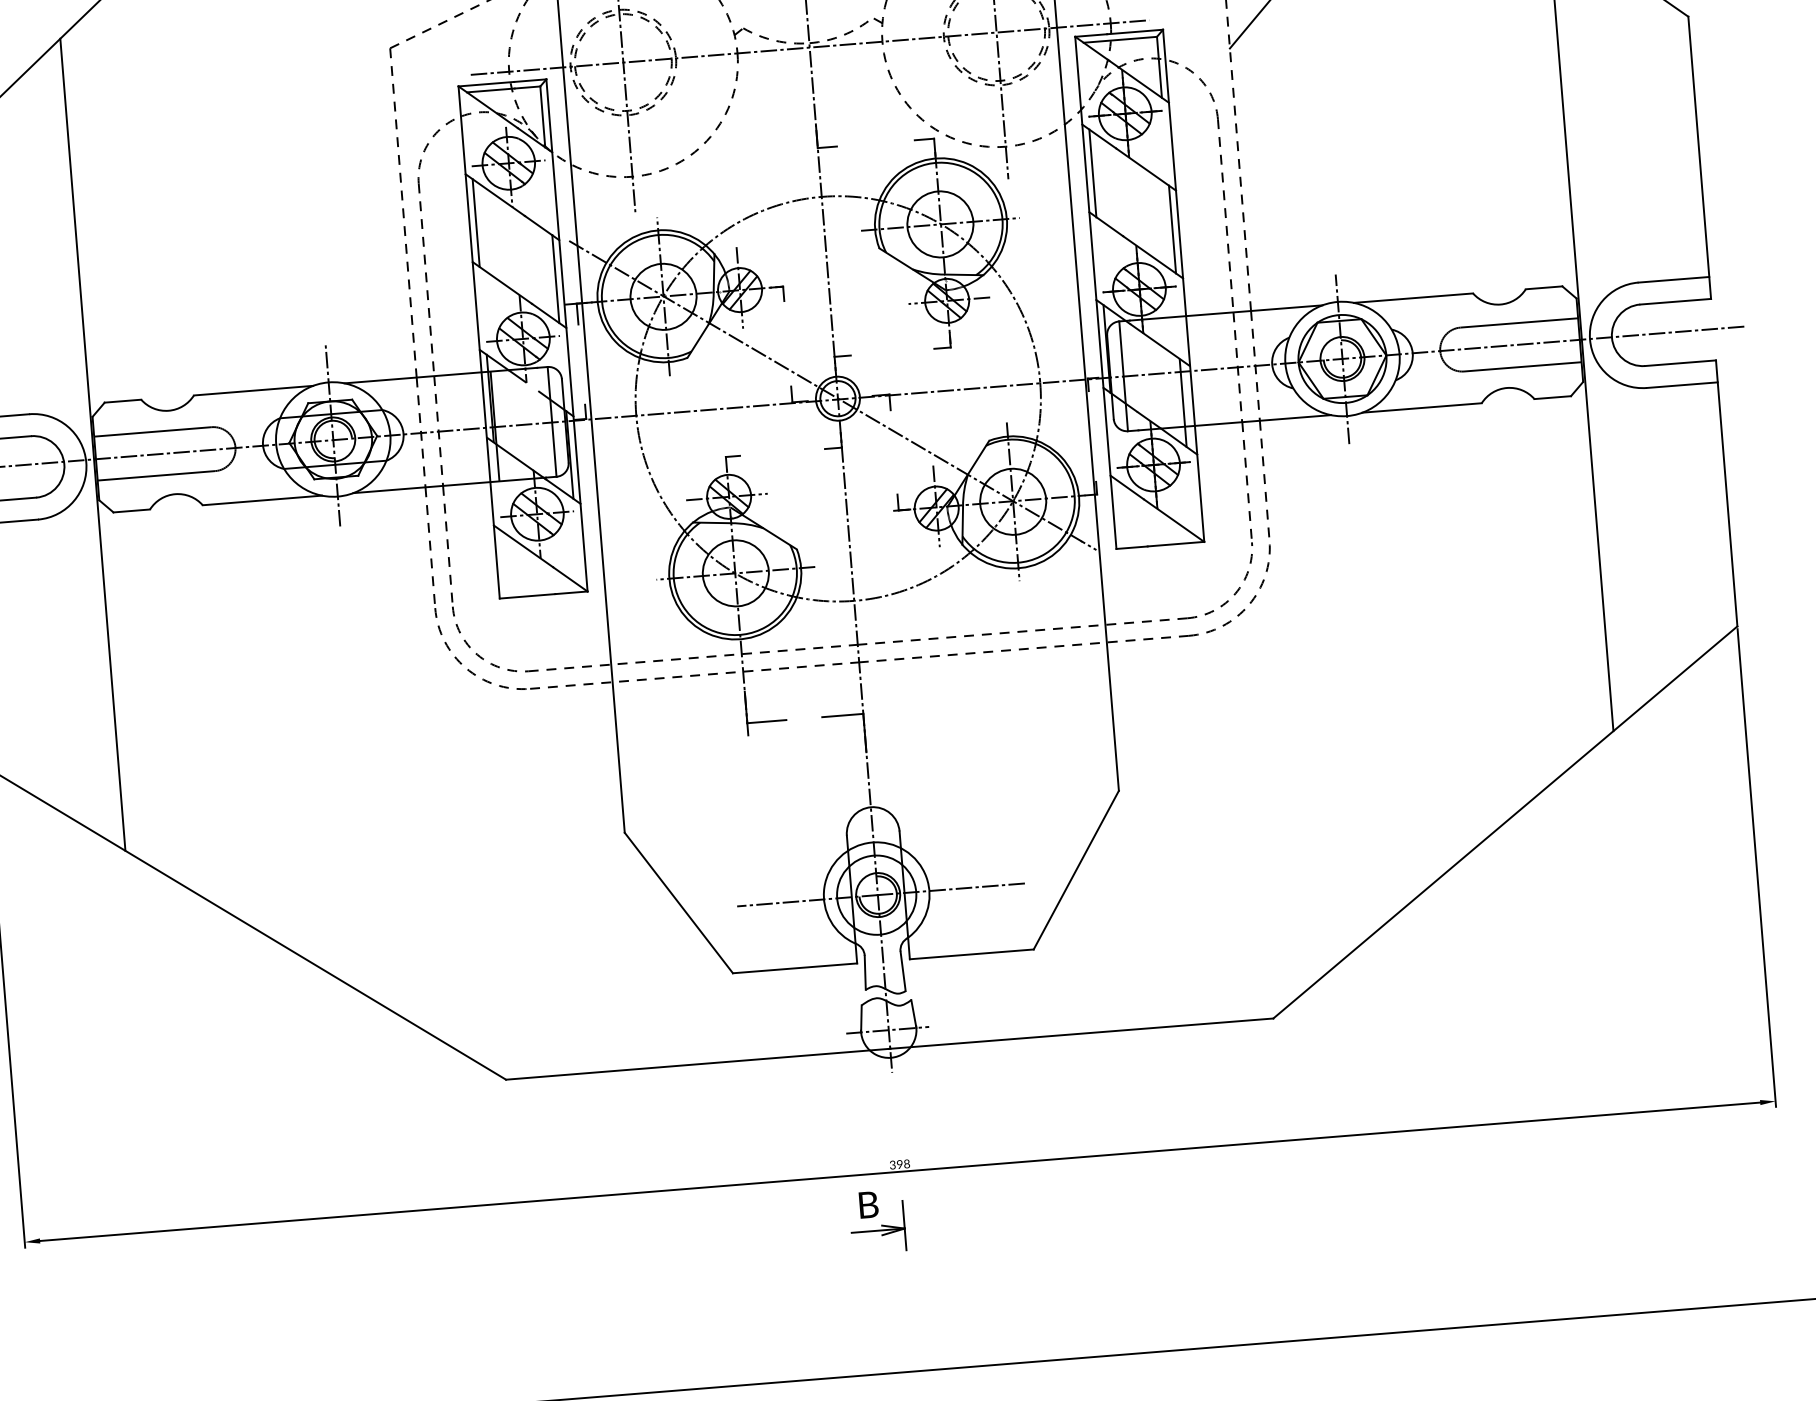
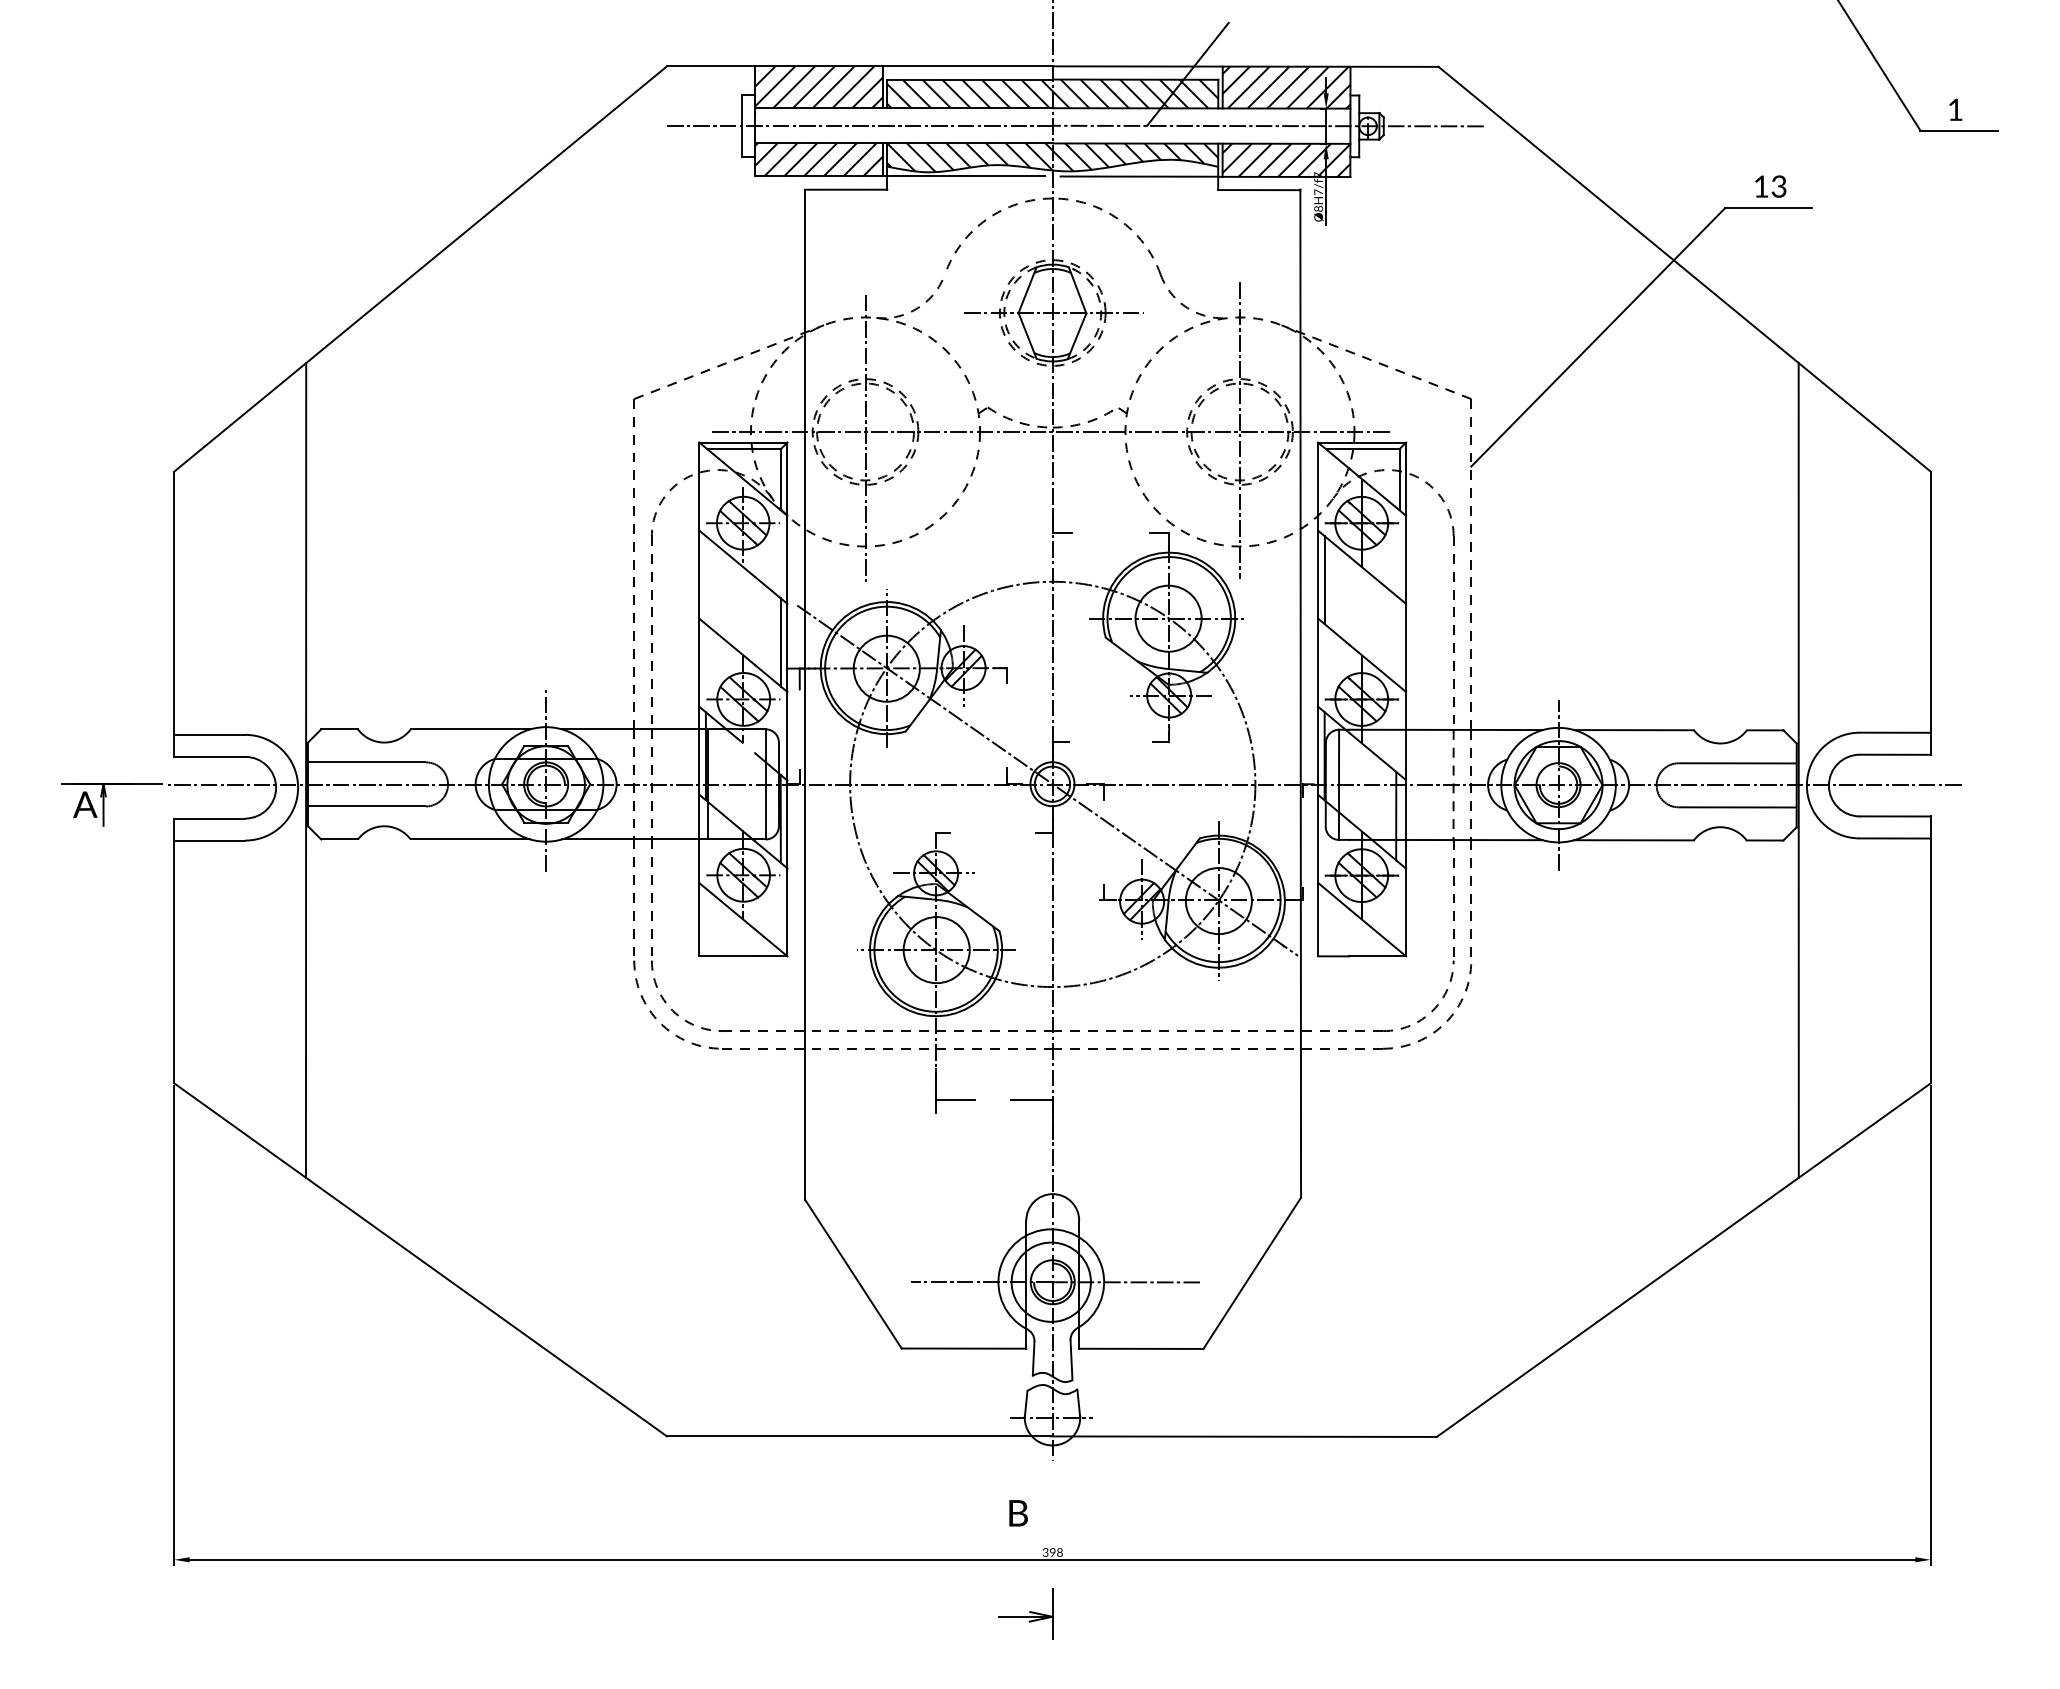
line: (475, 223) -> (705, 580), removed
line: (1172, 229) -> (1399, 642), removed
text: (868, 1205) -> (1018, 1513), moved

